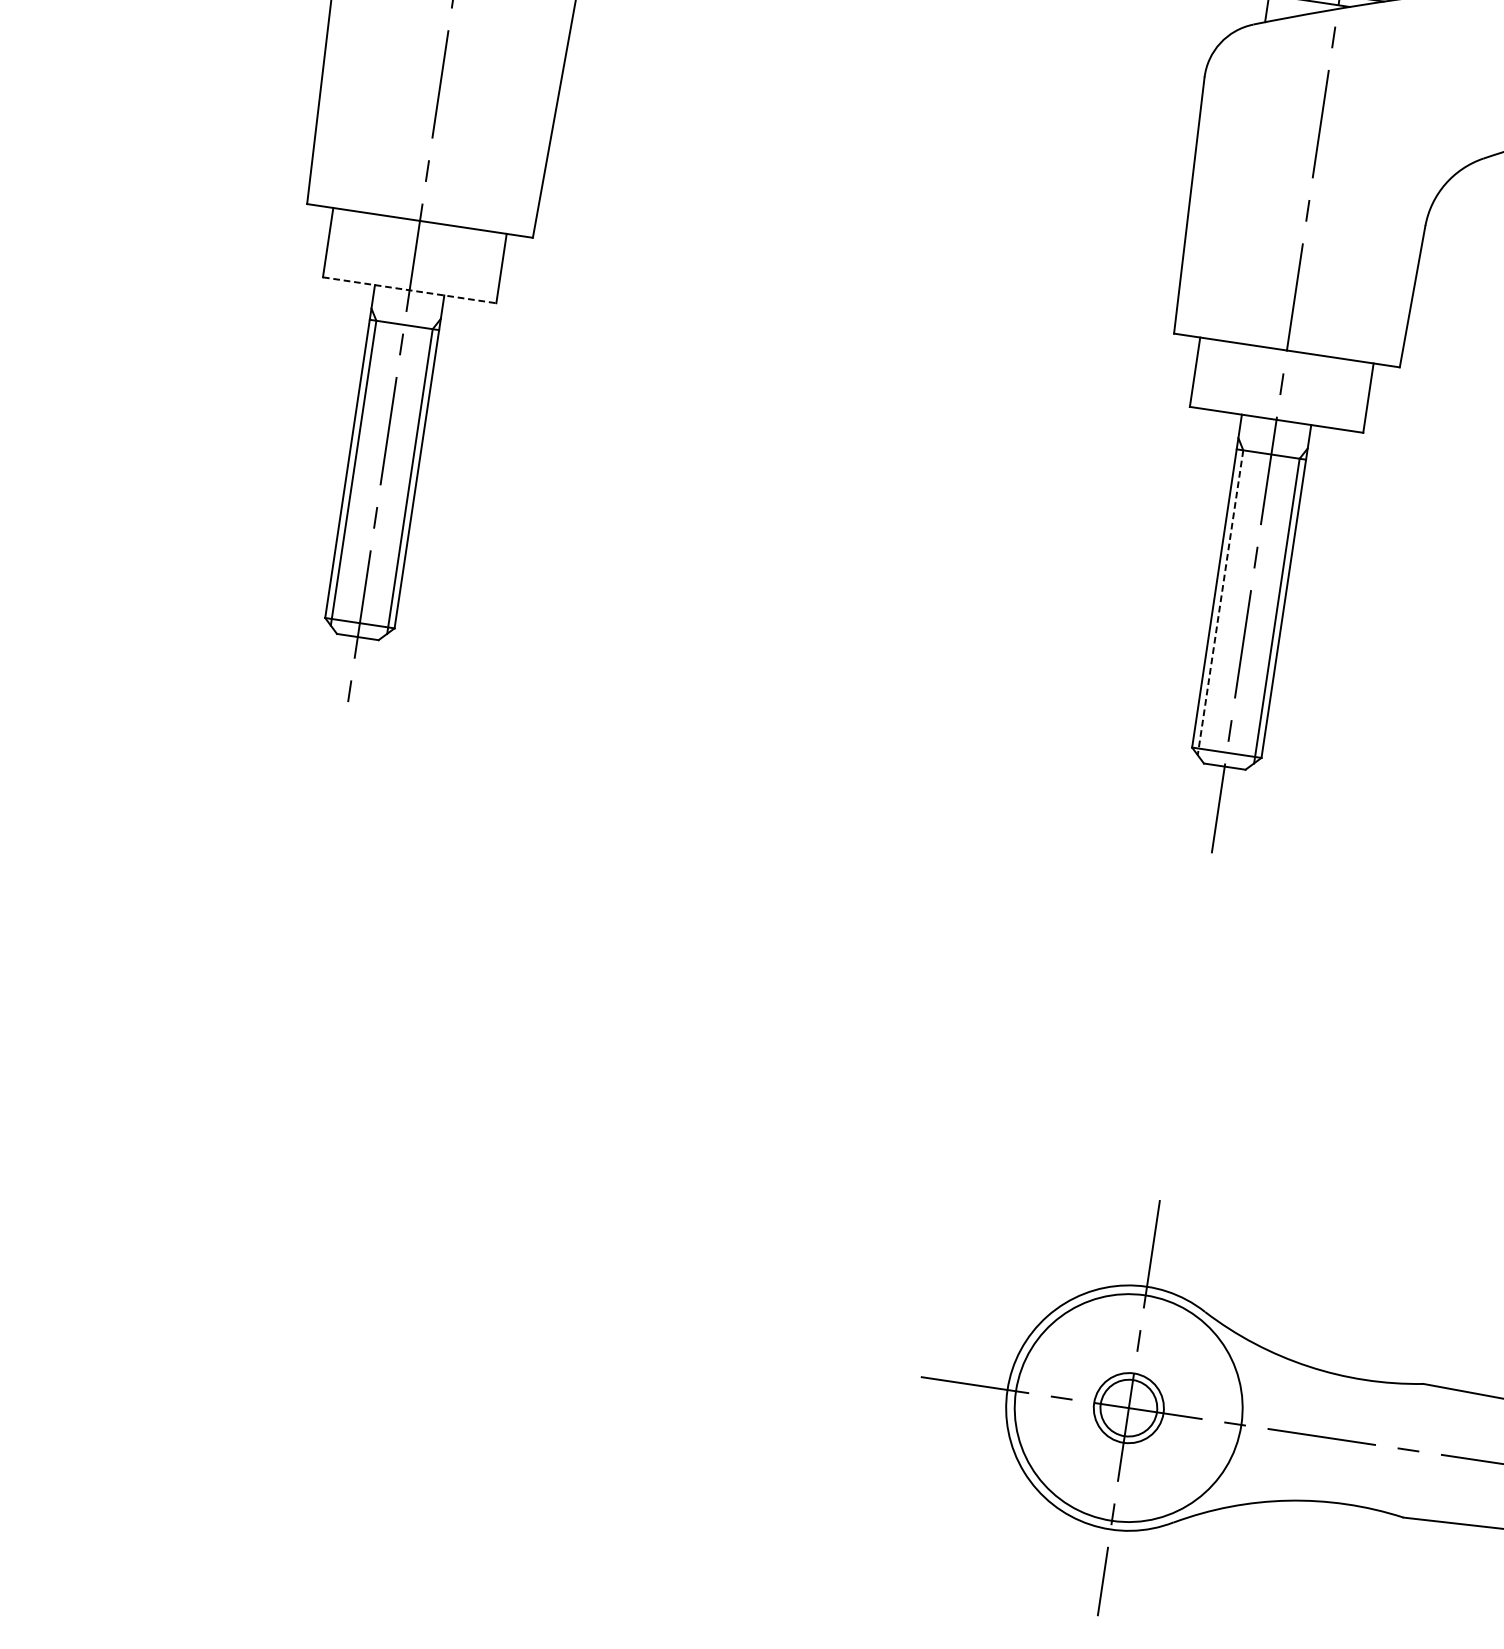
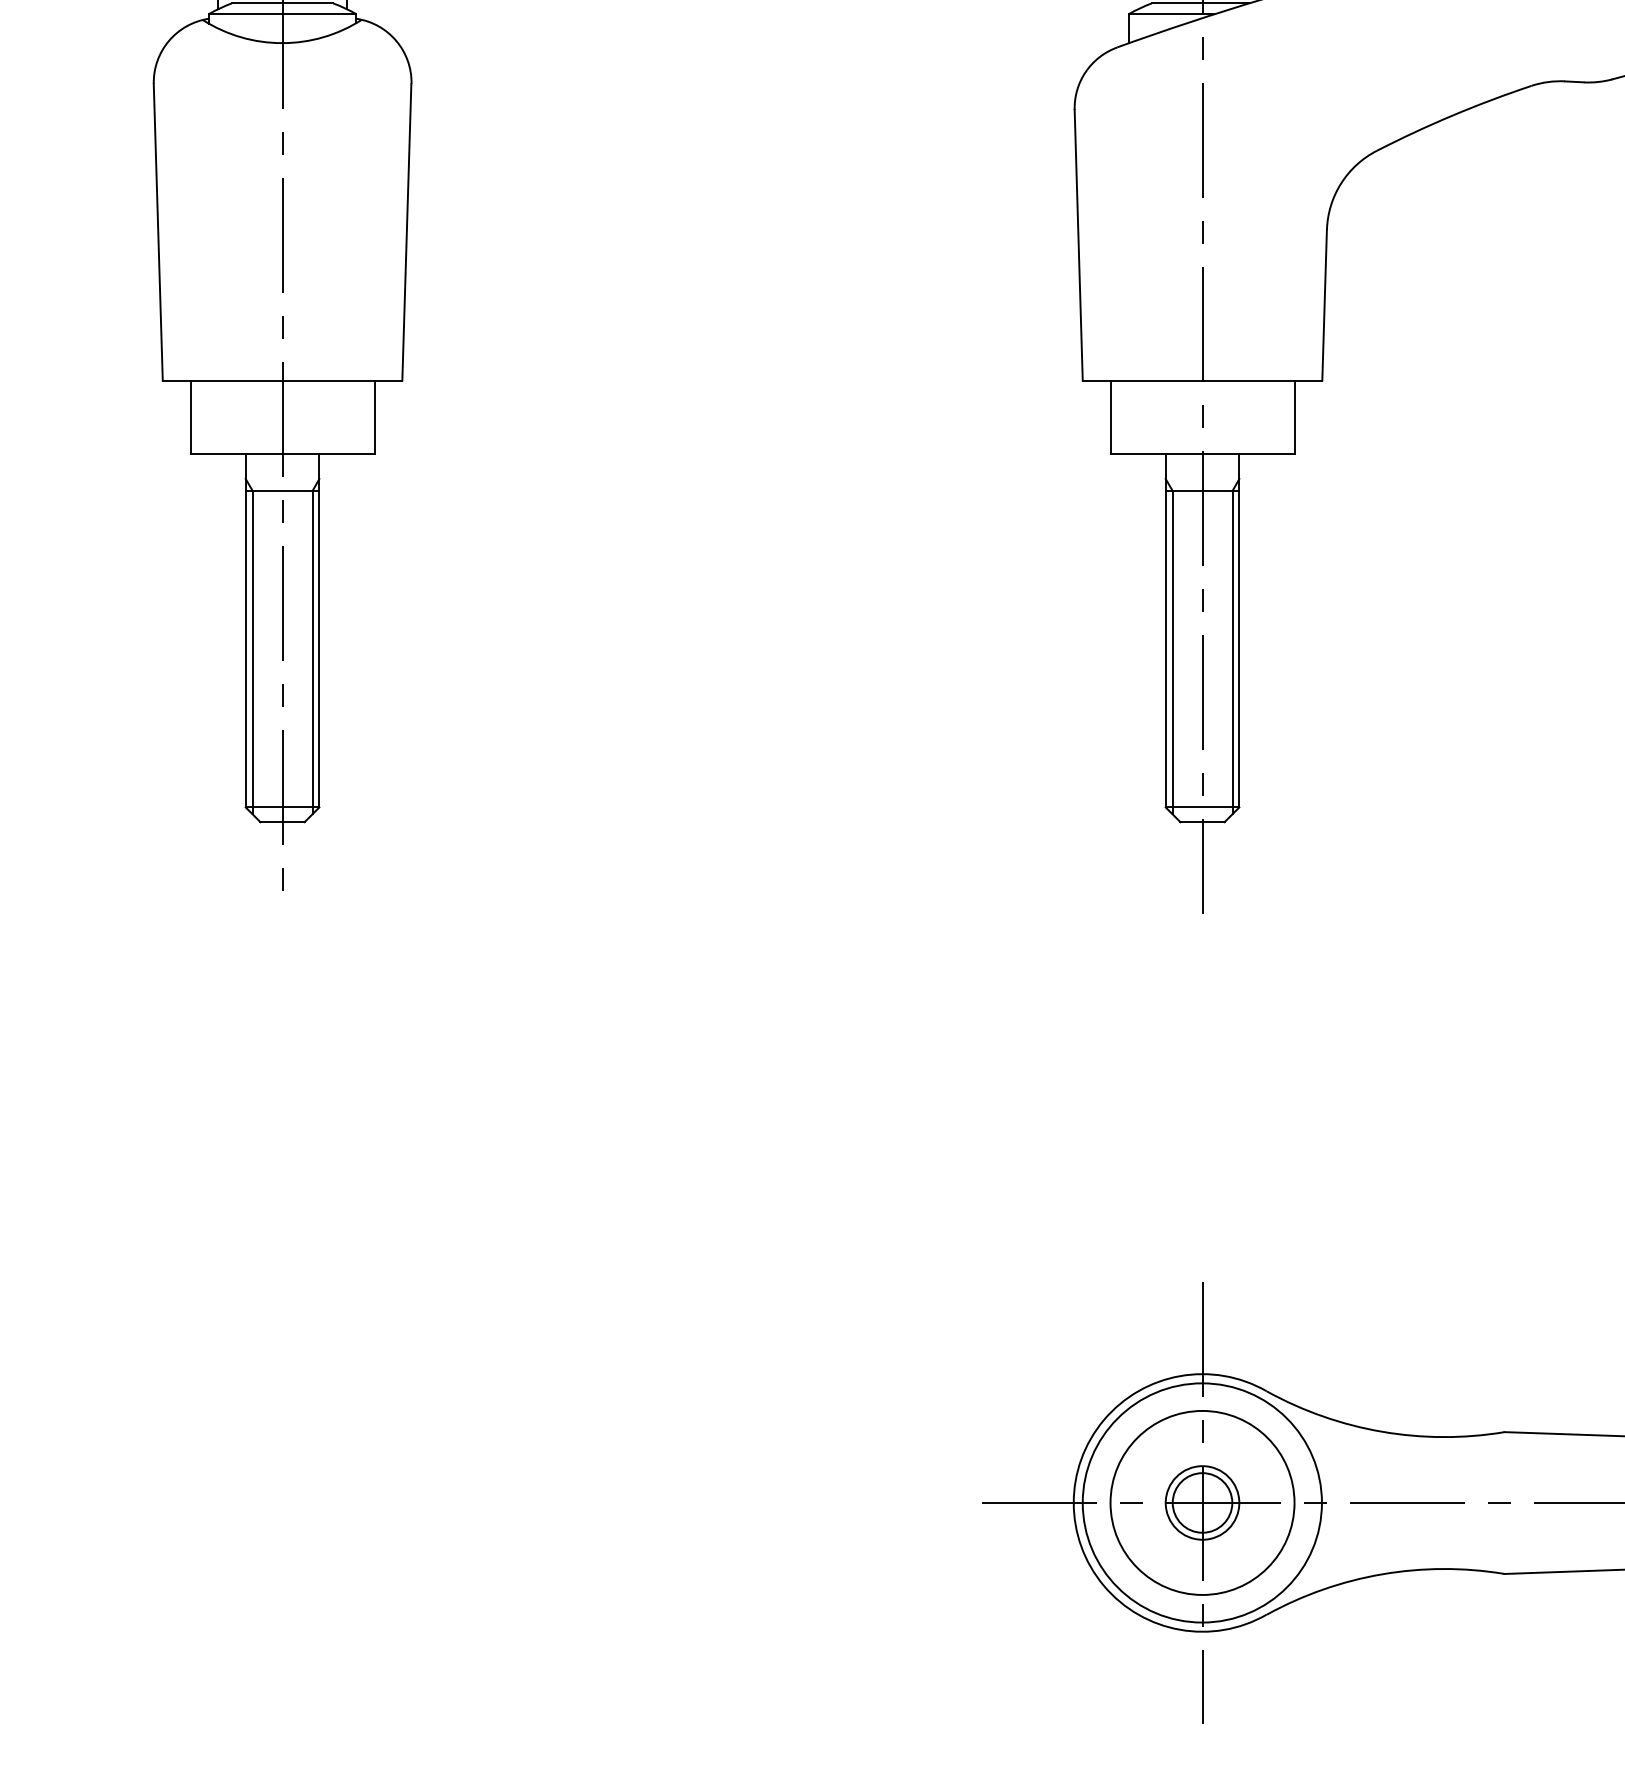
line: (409, 290) -> (282, 454), dashed -> solid
line: (1220, 602) -> (1172, 652), dashed -> solid
circle: (1128, 1407) -> (1202, 1502), added

